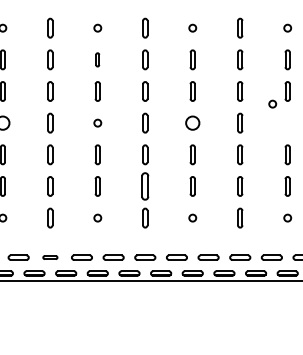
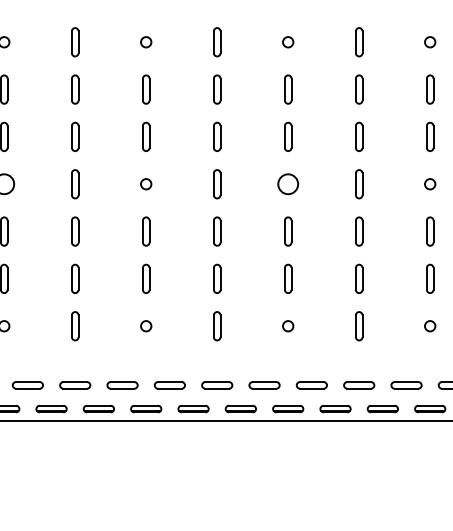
part: (97, 59) -> (145, 89), size x1.43
circle: (272, 103) -> (429, 183), moved
part: (145, 186) -> (217, 278), size x0.71
part: (50, 257) -> (75, 385), size x1.43

